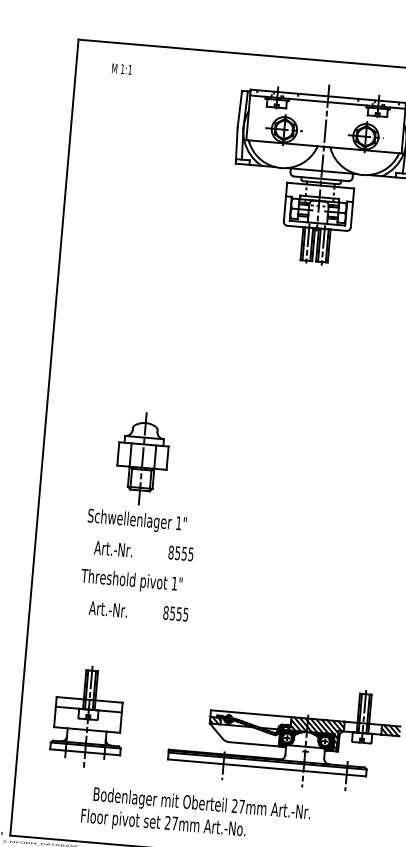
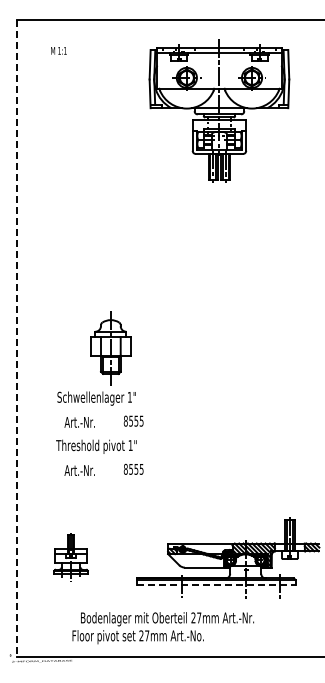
text: (121, 68) -> (58, 50), moved
line: (44, 438) -> (17, 339), solid -> dashed
part: (142, 458) -> (110, 348), moved
part: (87, 716) -> (70, 556), size x0.6
line: (268, 768) -> (217, 585), solid -> dashed

